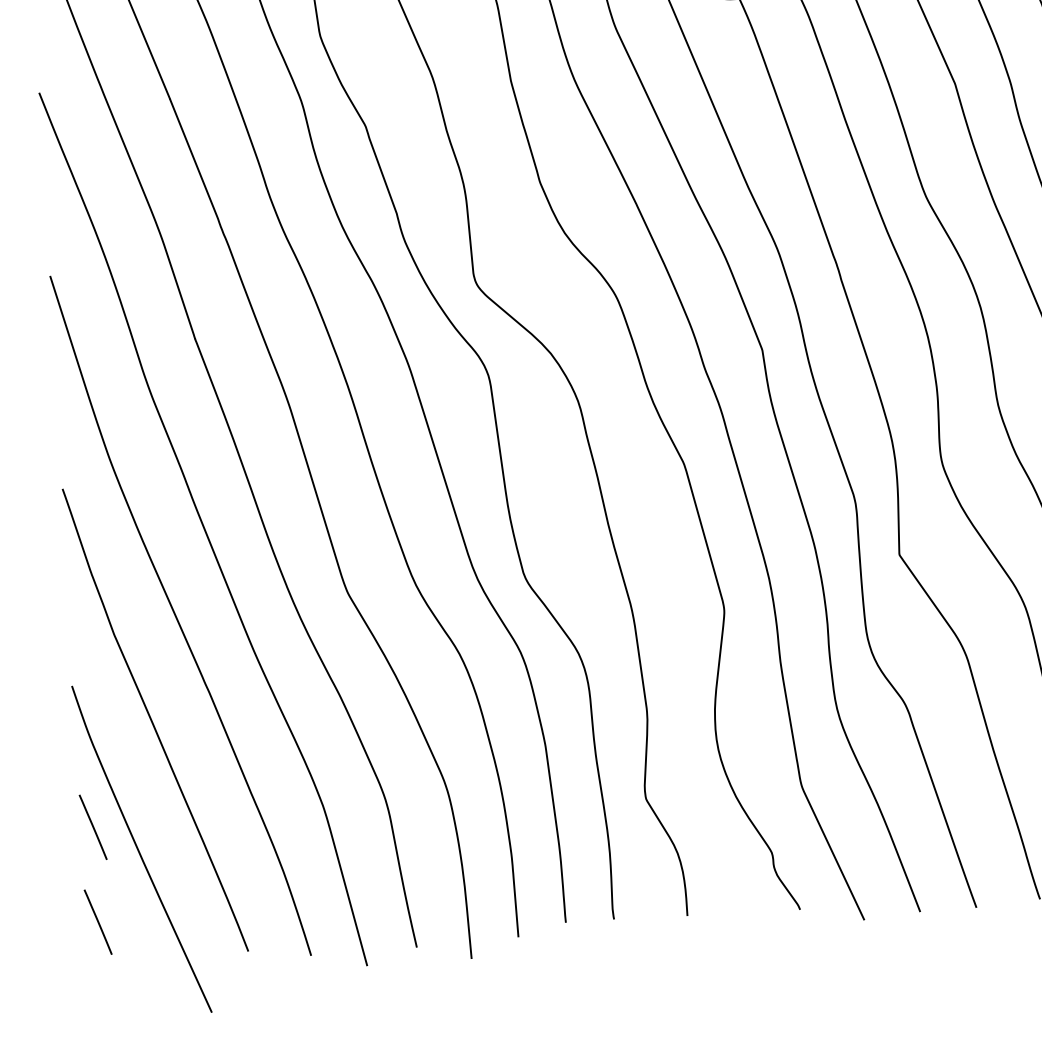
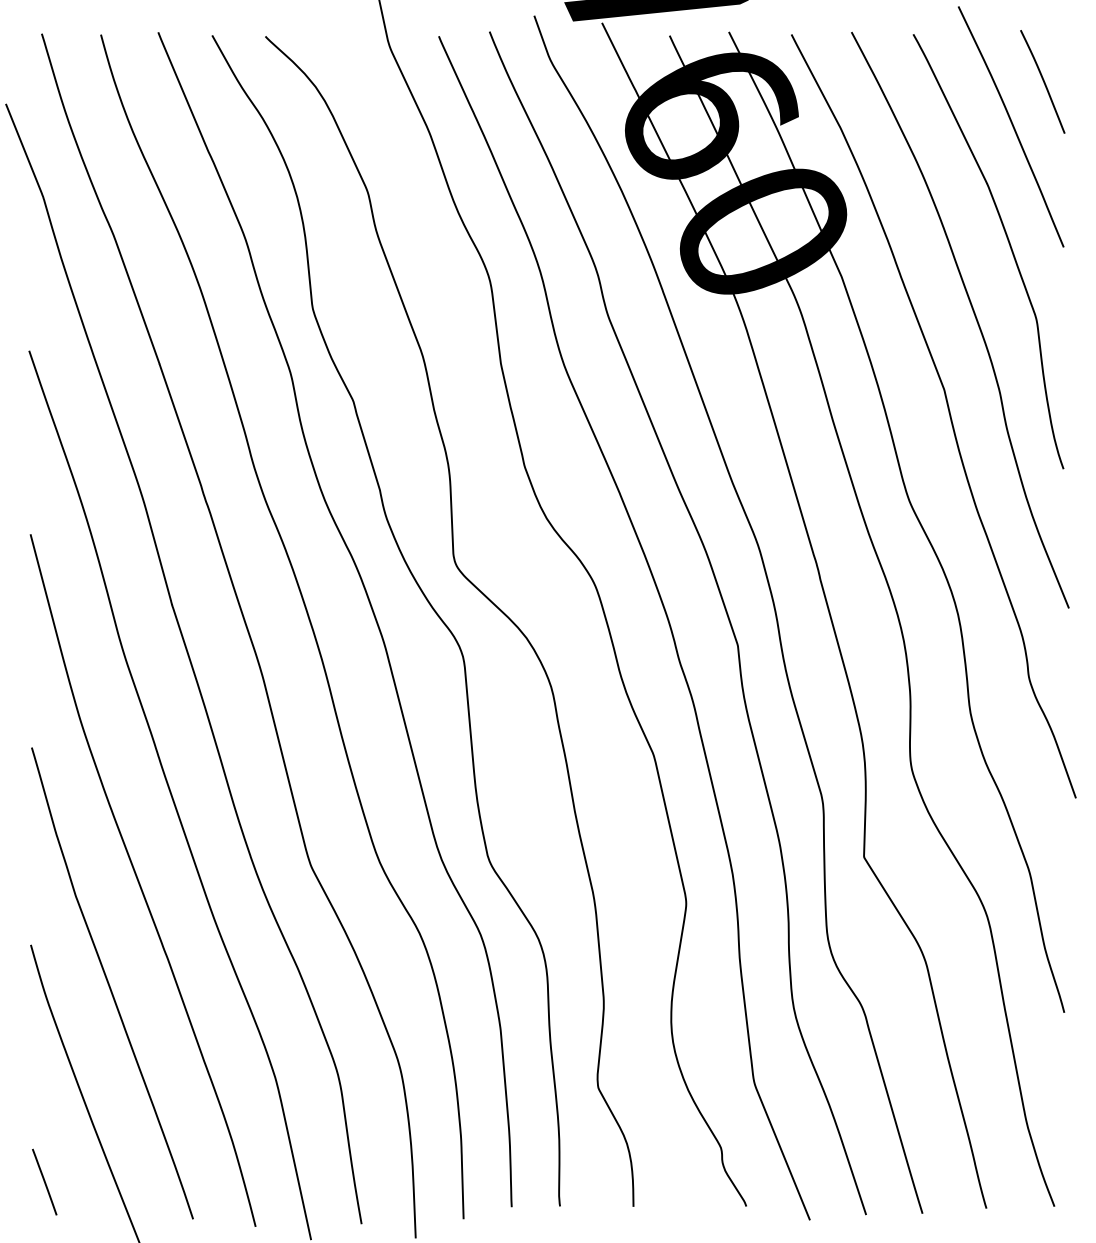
line: (92, 826) -> (44, 1086), removed

